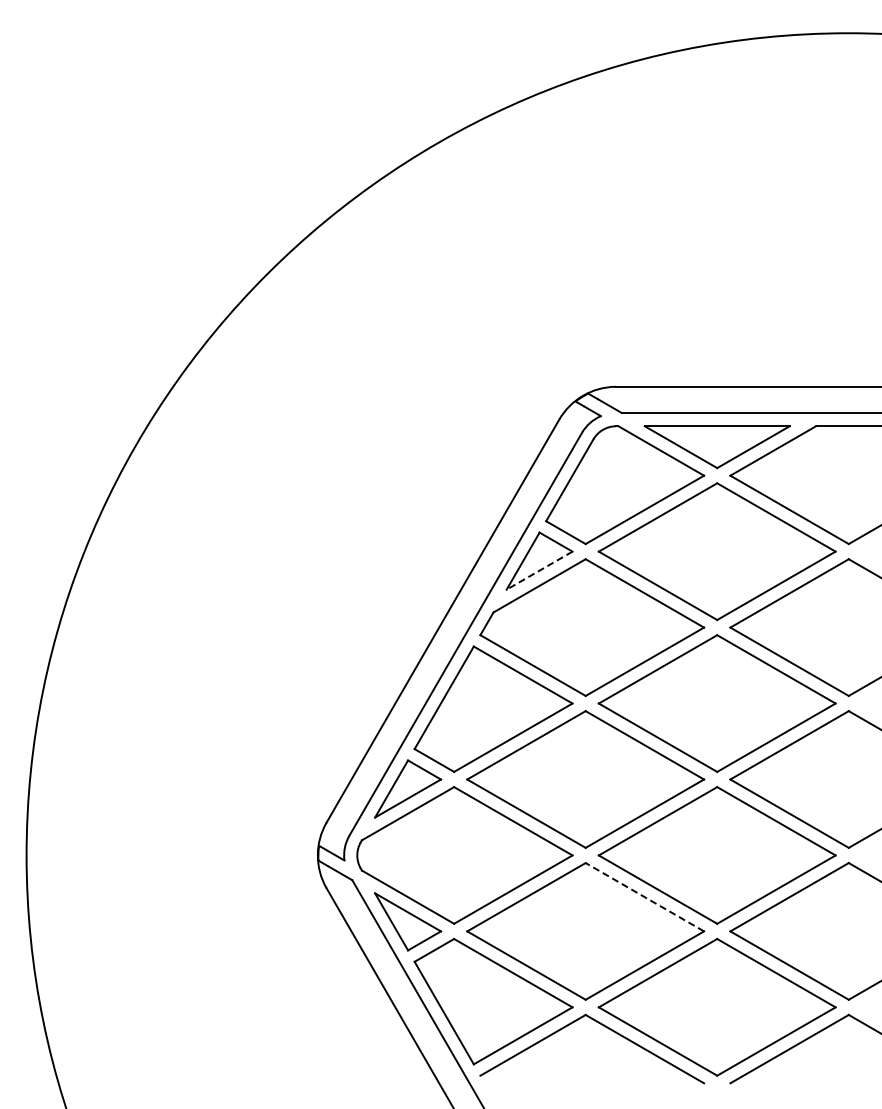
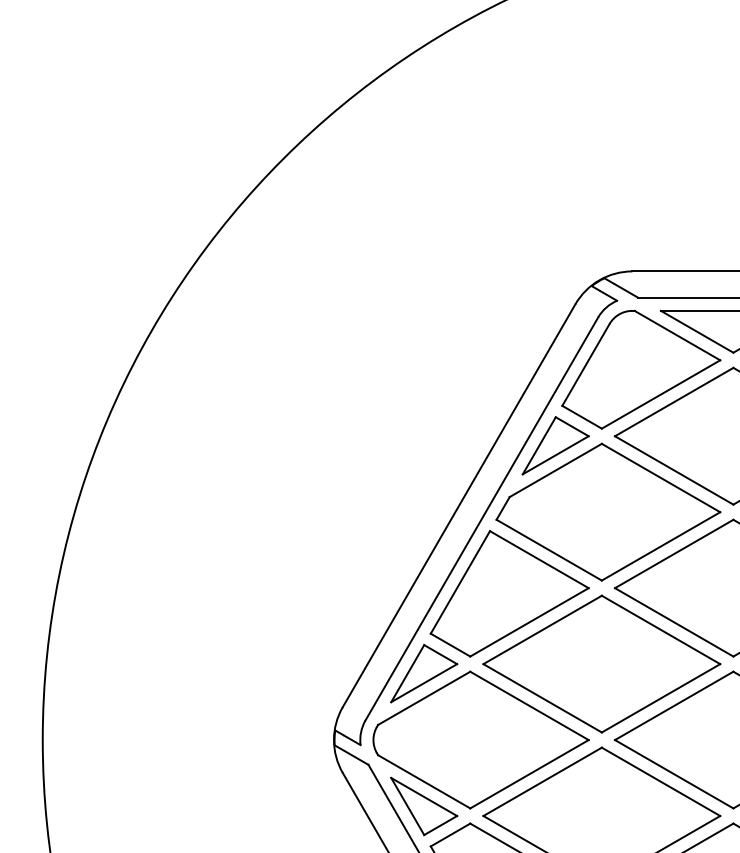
line: (539, 570) -> (555, 455), dashed -> solid
line: (644, 896) -> (660, 781), dashed -> solid

